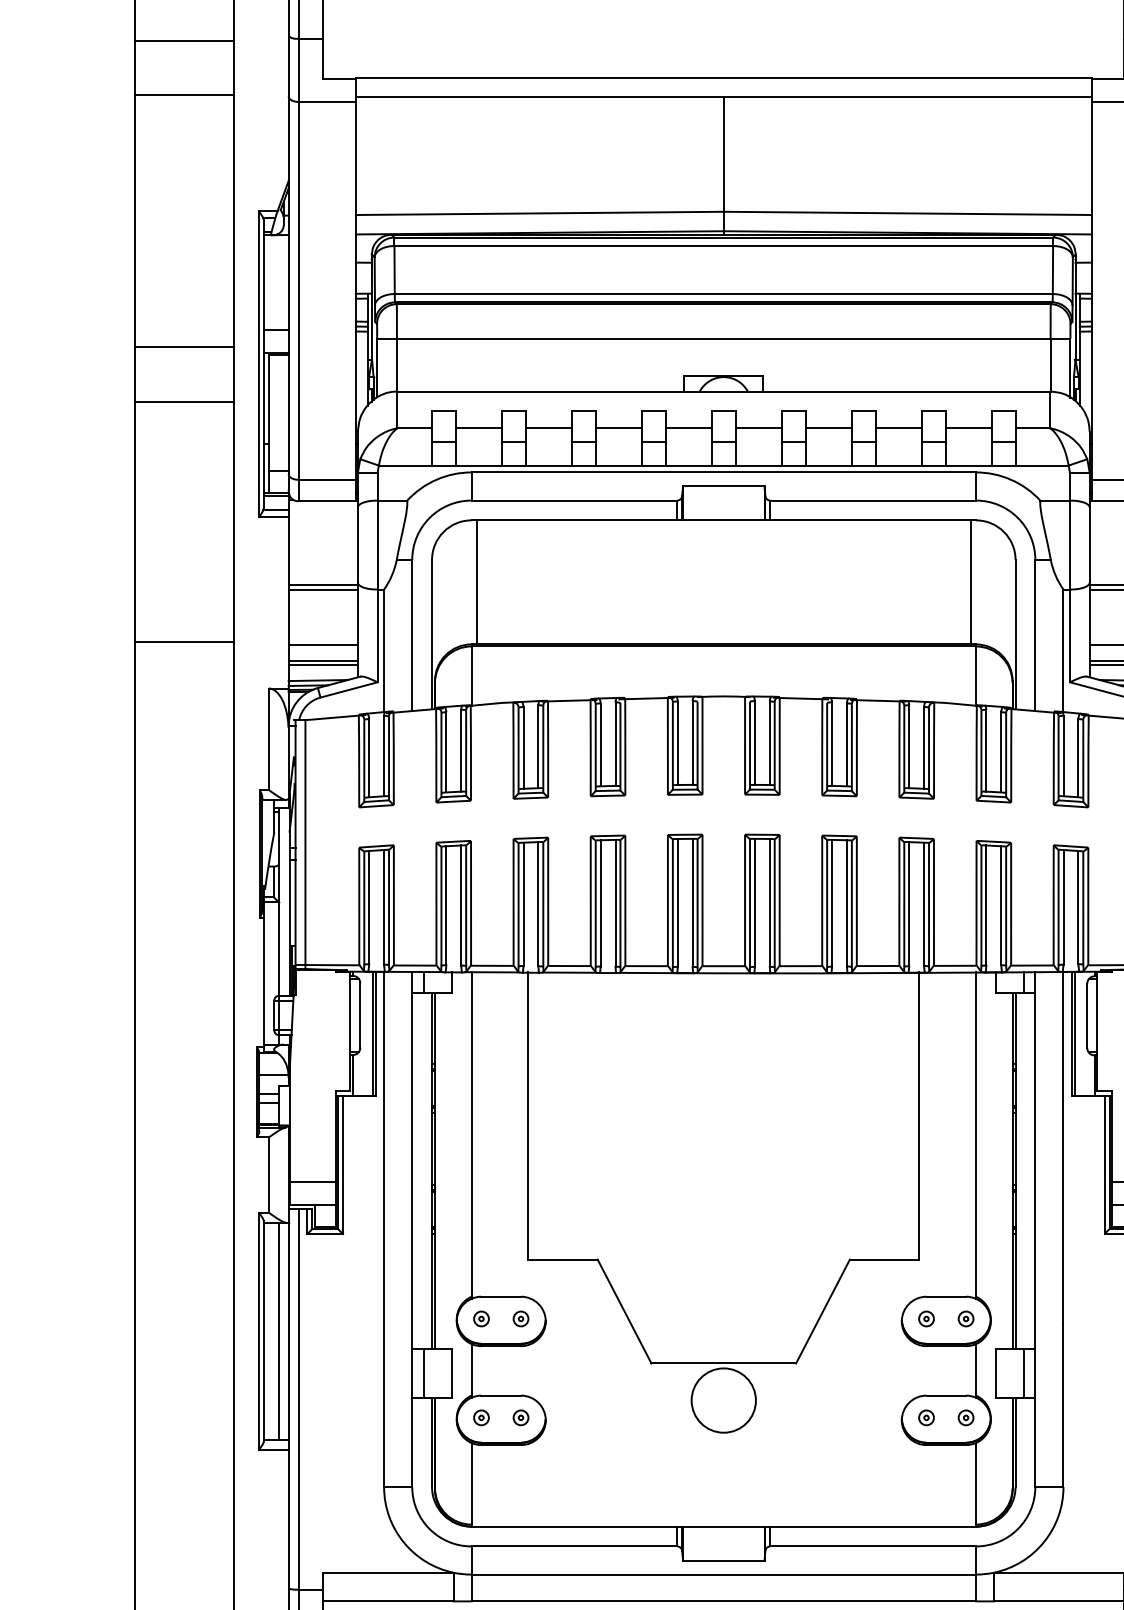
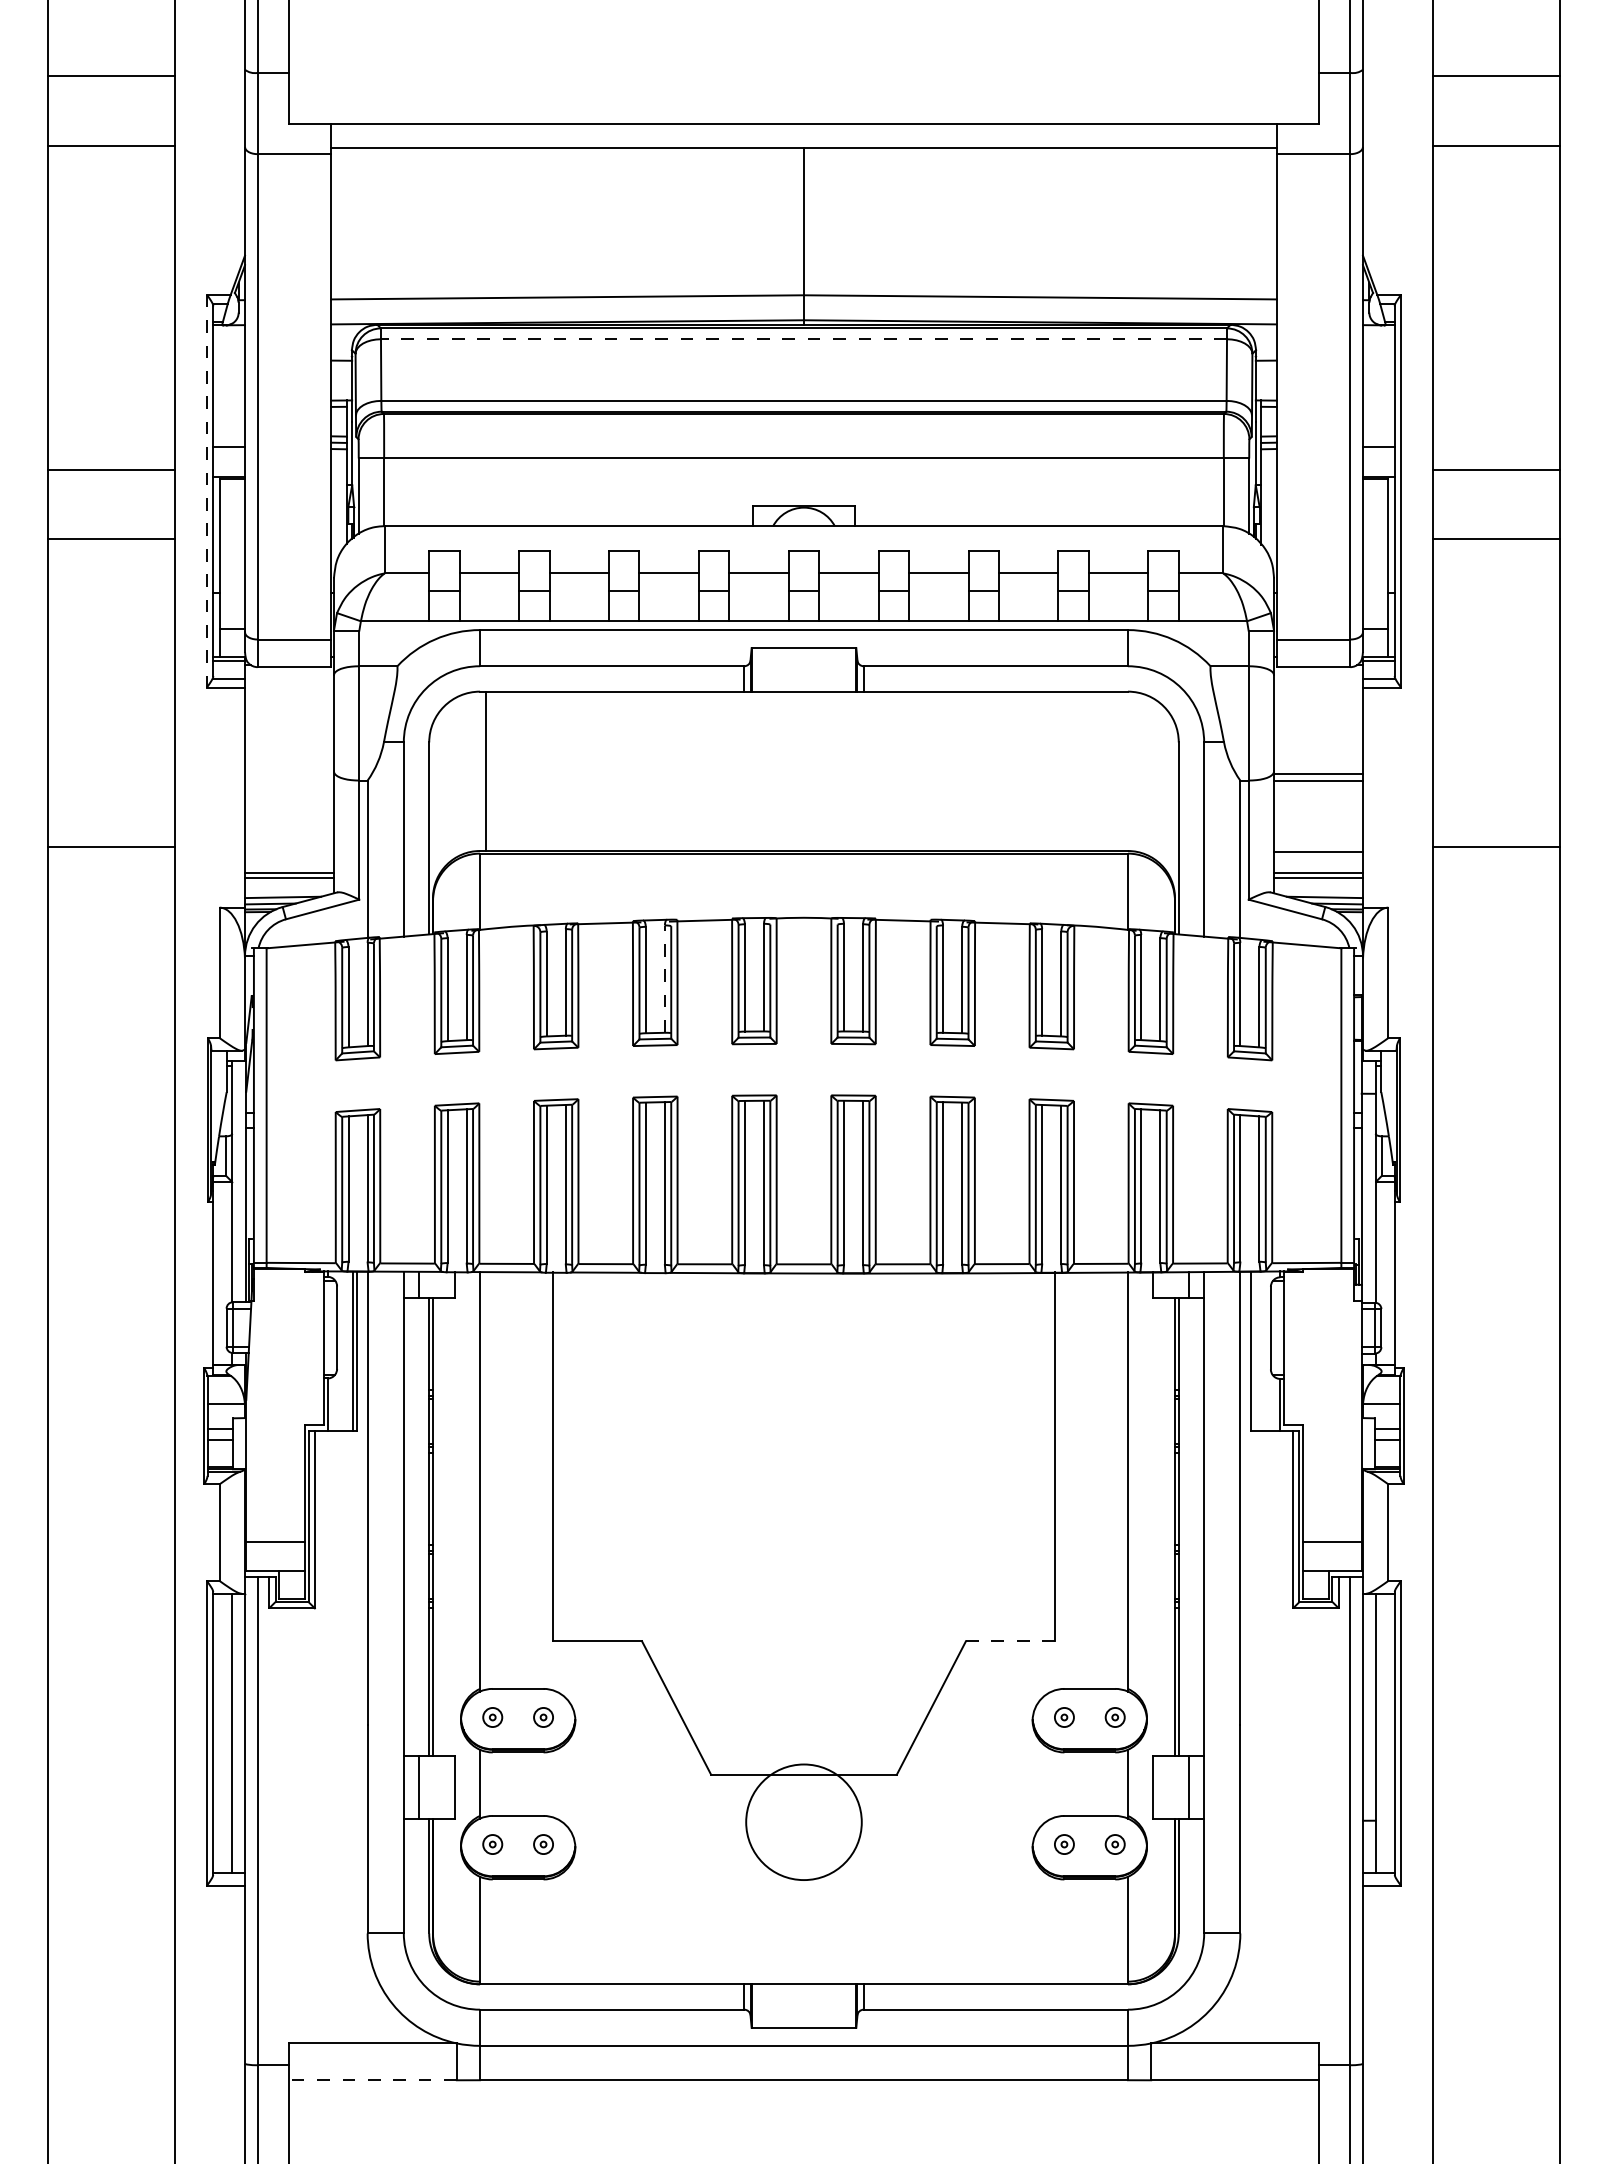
line: (723, 246) -> (803, 339), solid -> dashed
line: (258, 364) -> (206, 491), solid -> dashed
line: (970, 582) -> (1121, 771), removed
line: (323, 584) -> (289, 774), removed
line: (323, 589) -> (289, 780), removed
line: (323, 644) -> (289, 851), removed
line: (615, 744) -> (664, 979), solid -> dashed
line: (1074, 1033) -> (1254, 1350), removed
line: (884, 1259) -> (1010, 1641), solid -> dashed
circle: (723, 1400) -> (803, 1822), size x1.4
line: (388, 1601) -> (373, 2080), solid -> dashed

